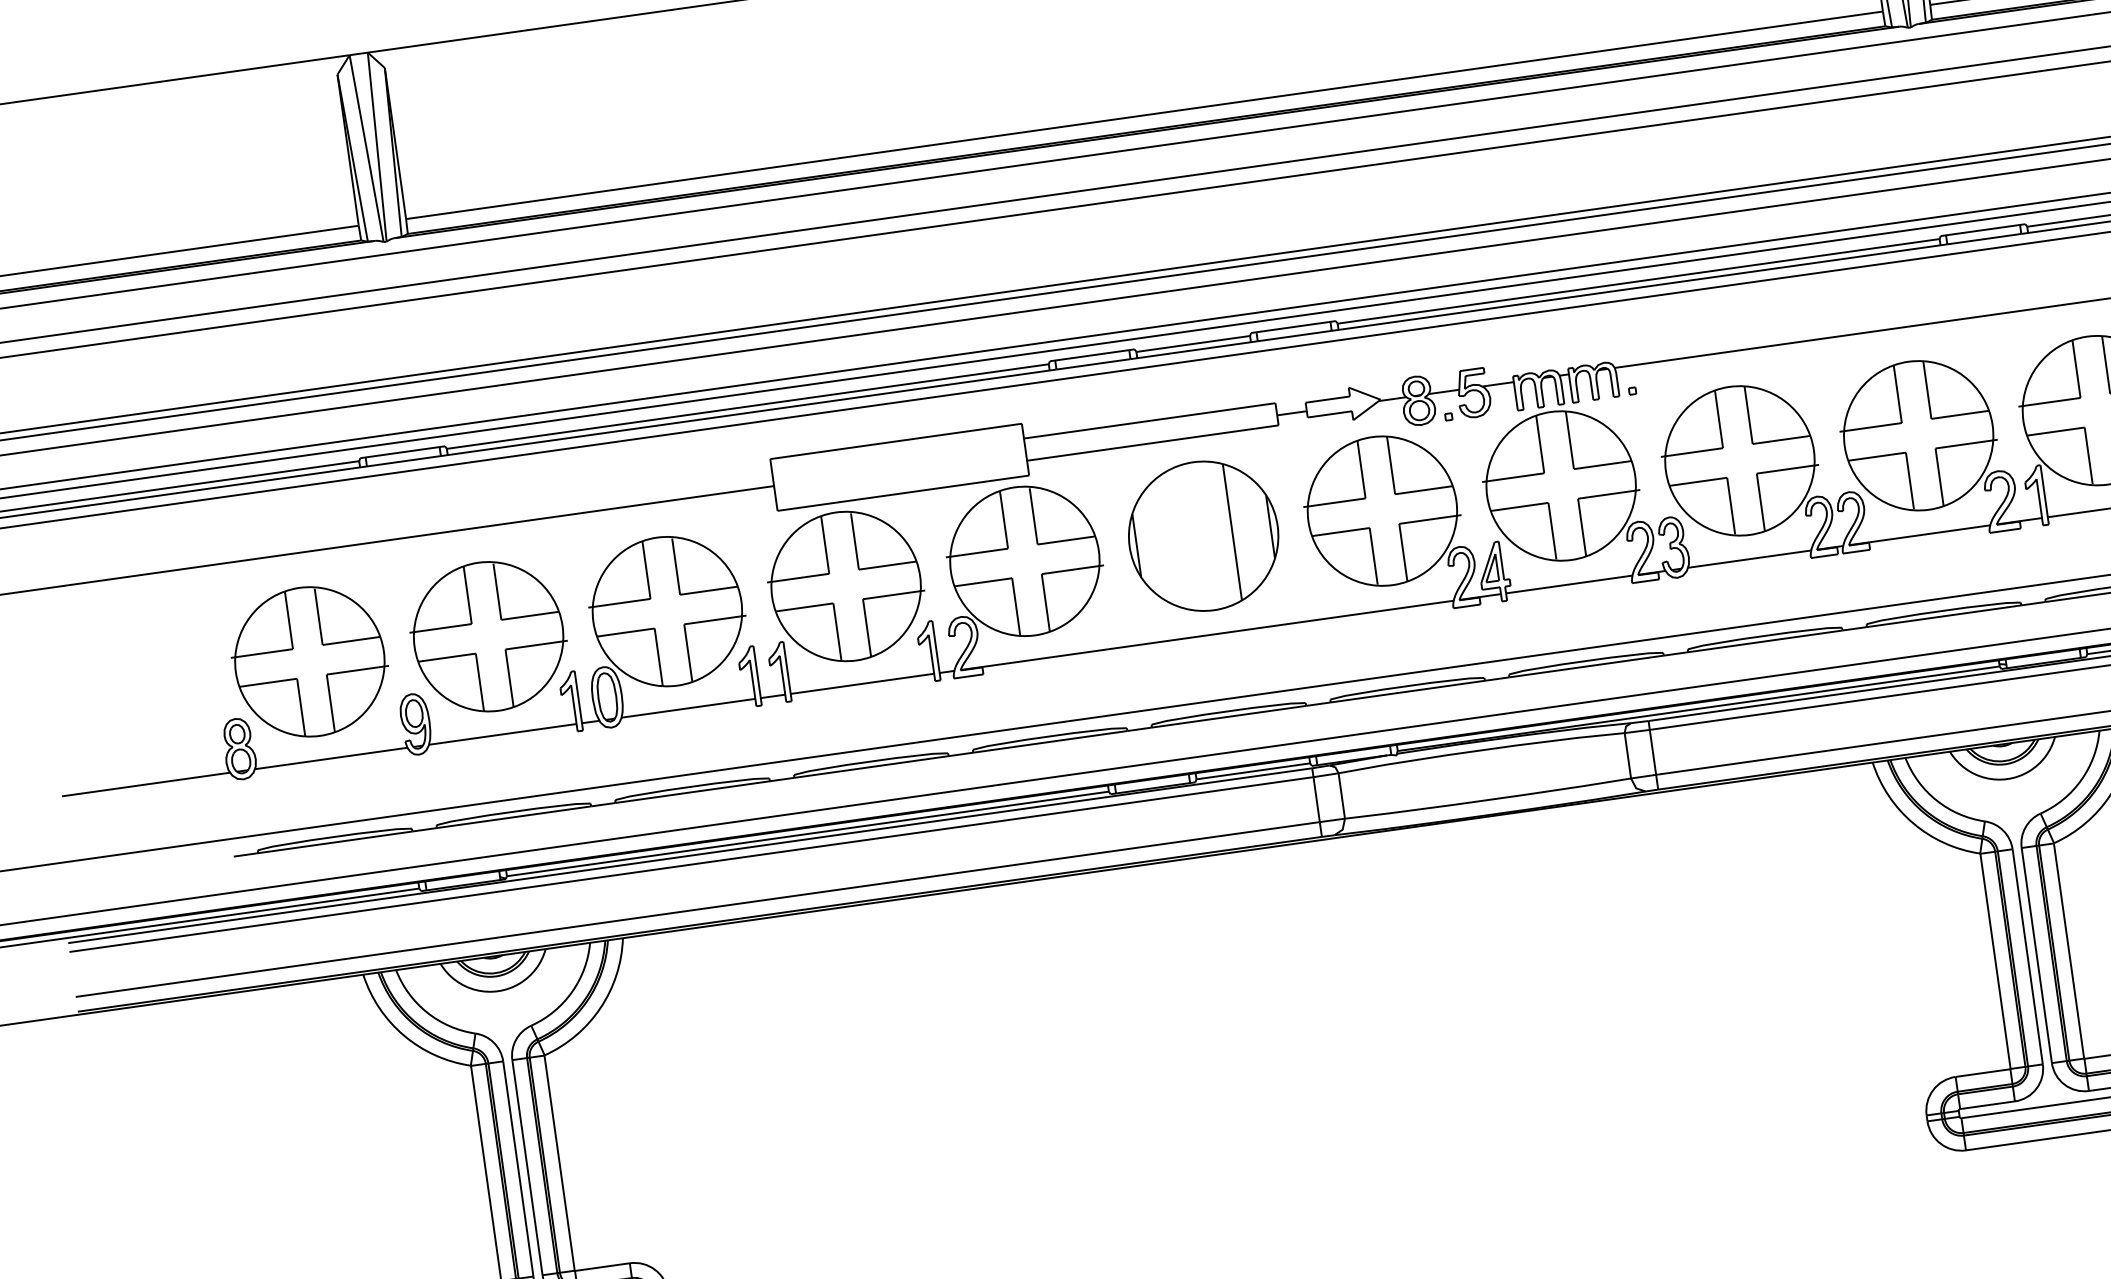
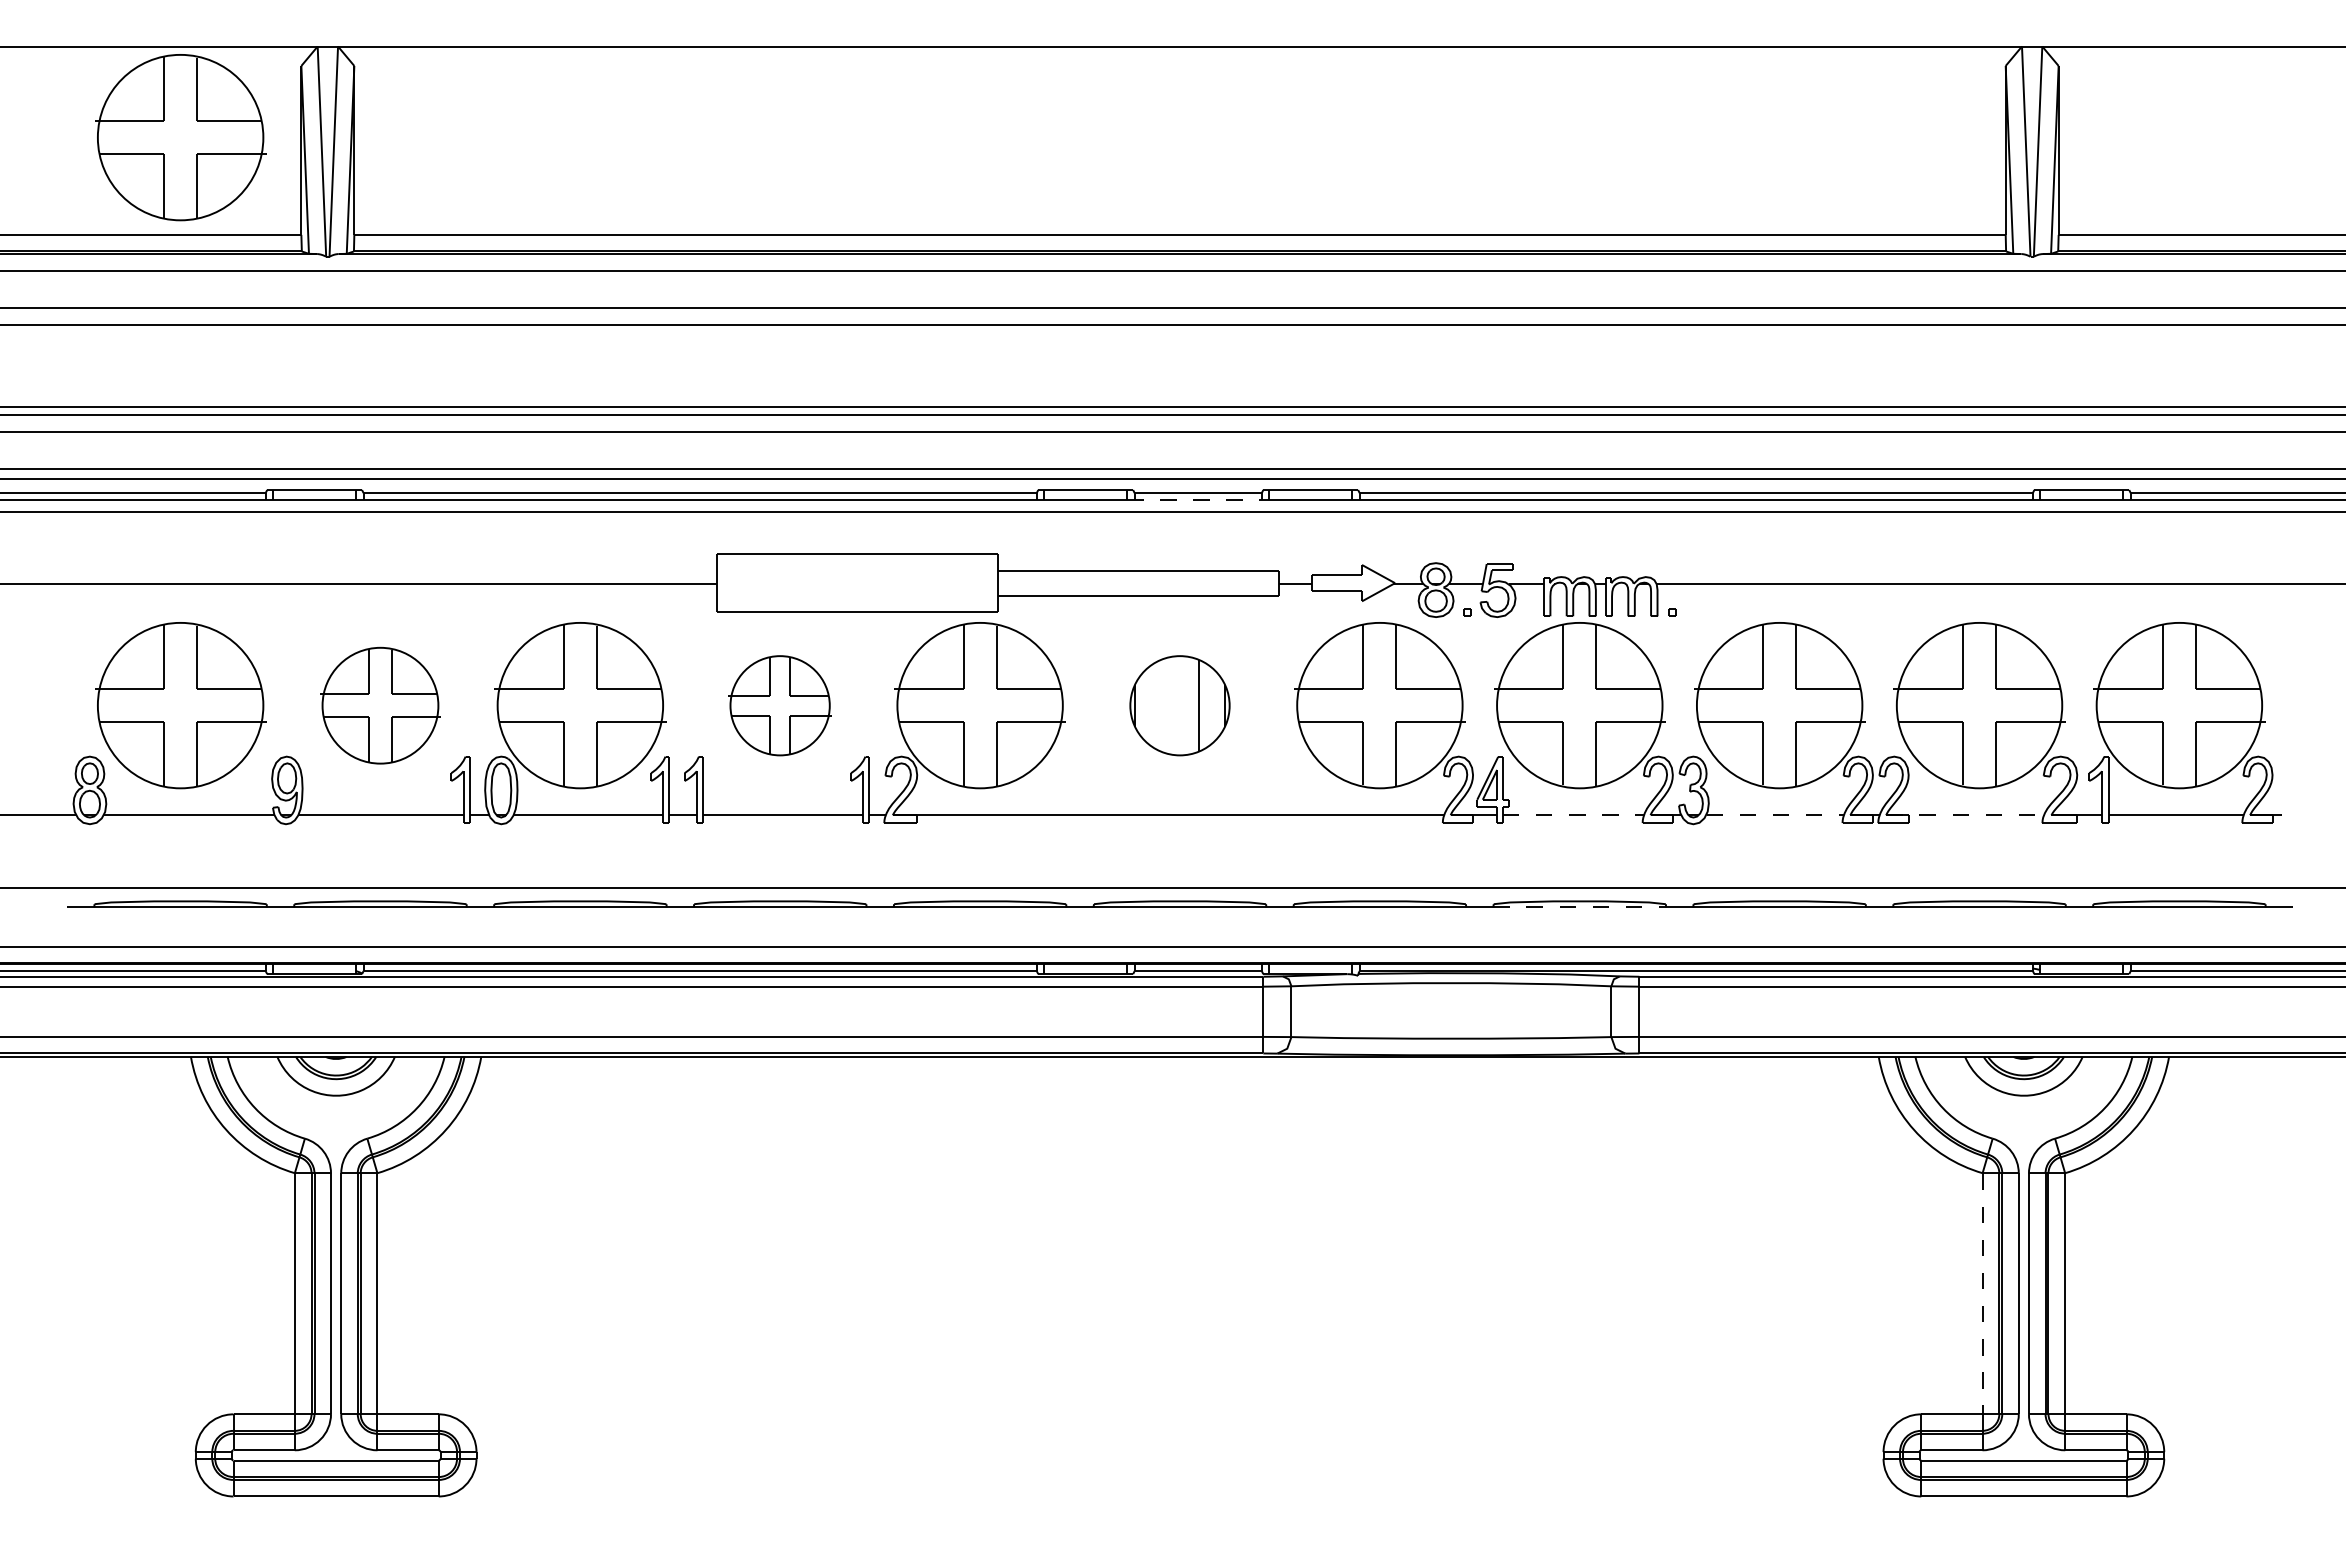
part: (238, 153) -> (180, 137), added
line: (1194, 350) -> (1198, 500), solid -> dashed
line: (1919, 534) -> (1965, 814), solid -> dashed
part: (1203, 536) -> (1179, 705), size x0.6
line: (1749, 558) -> (1775, 814), solid -> dashed
line: (1569, 584) -> (1573, 814), solid -> dashed
part: (845, 586) -> (779, 705), size x0.6
part: (488, 636) -> (380, 705), size x0.7
line: (1587, 666) -> (1580, 907), solid -> dashed
line: (1995, 962) -> (1982, 1294), solid -> dashed

